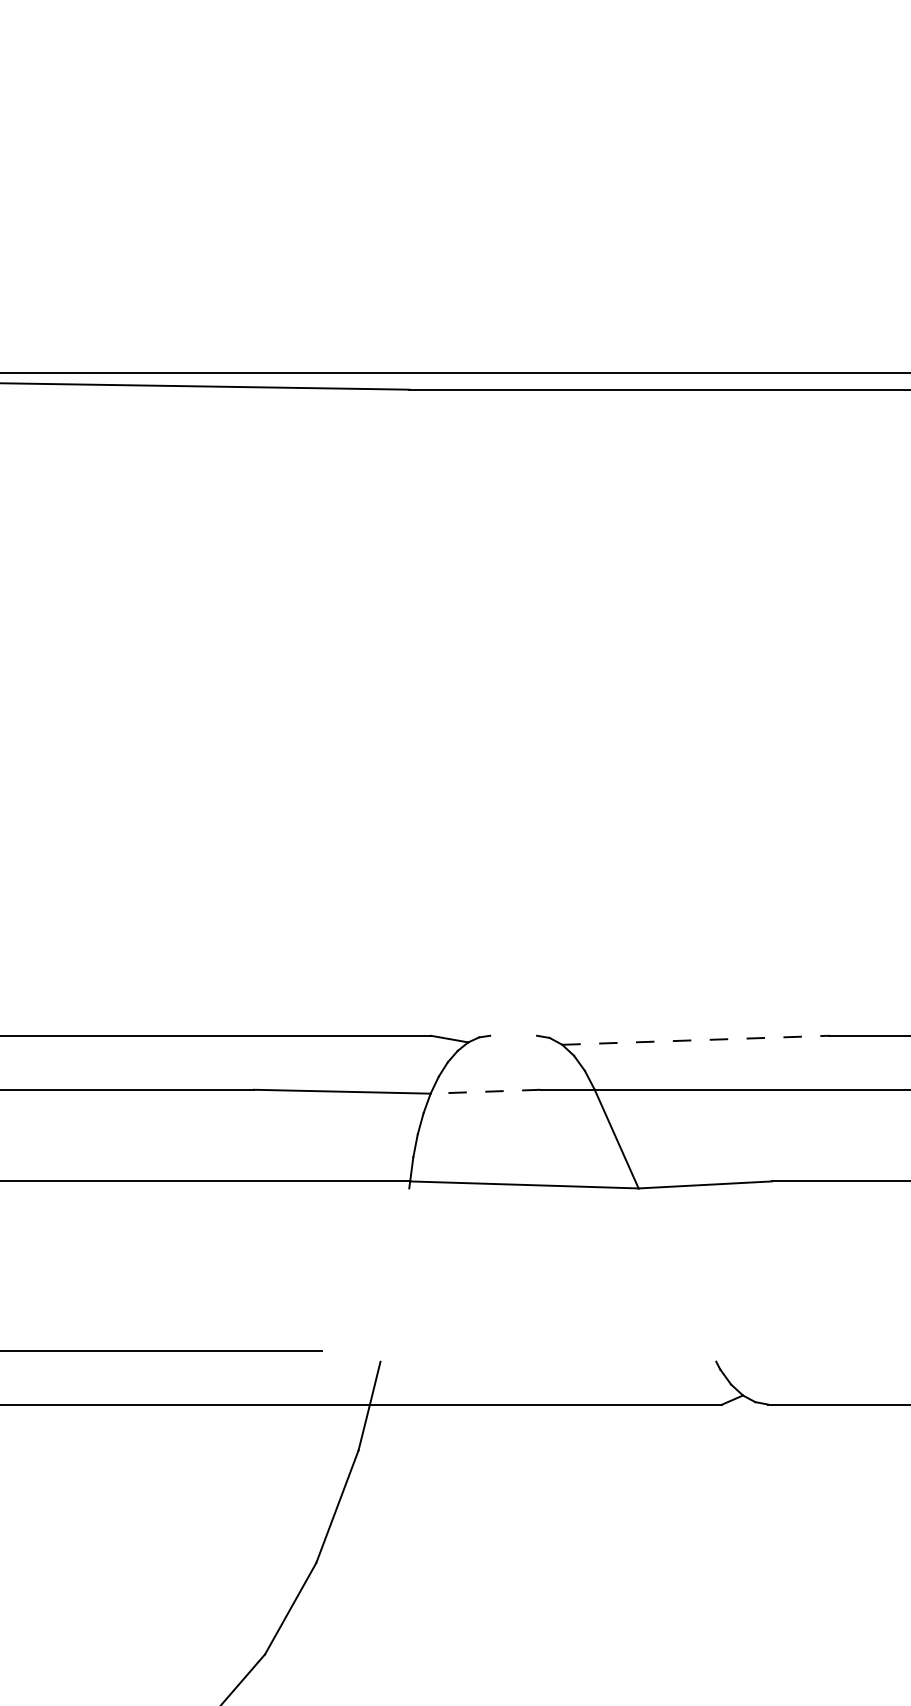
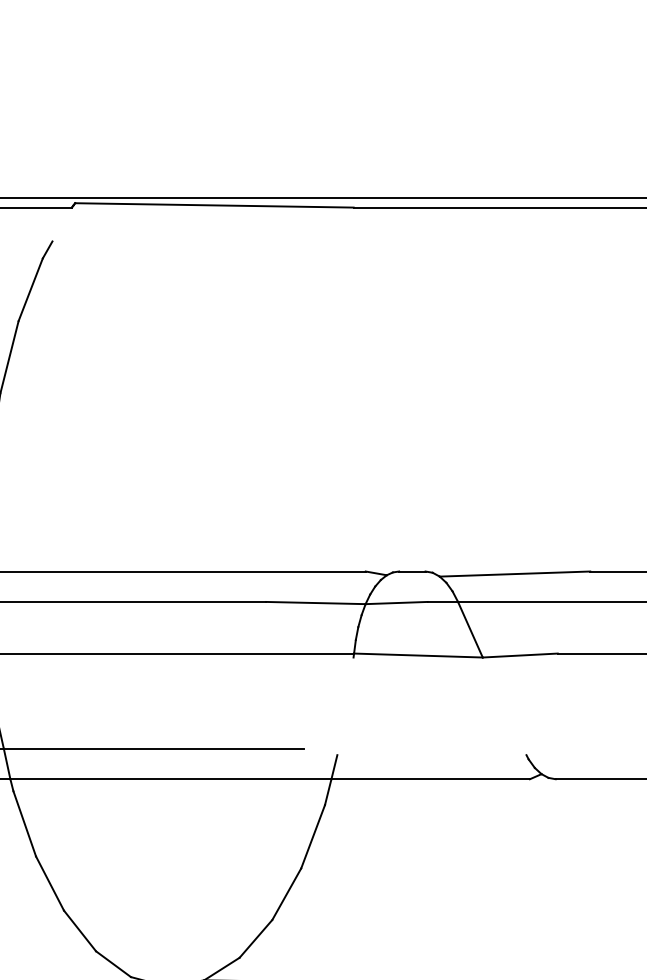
line: (513, 1035) -> (412, 571), added
line: (696, 1041) -> (515, 574), dashed -> solid
line: (485, 1092) -> (396, 603), dashed -> solid

